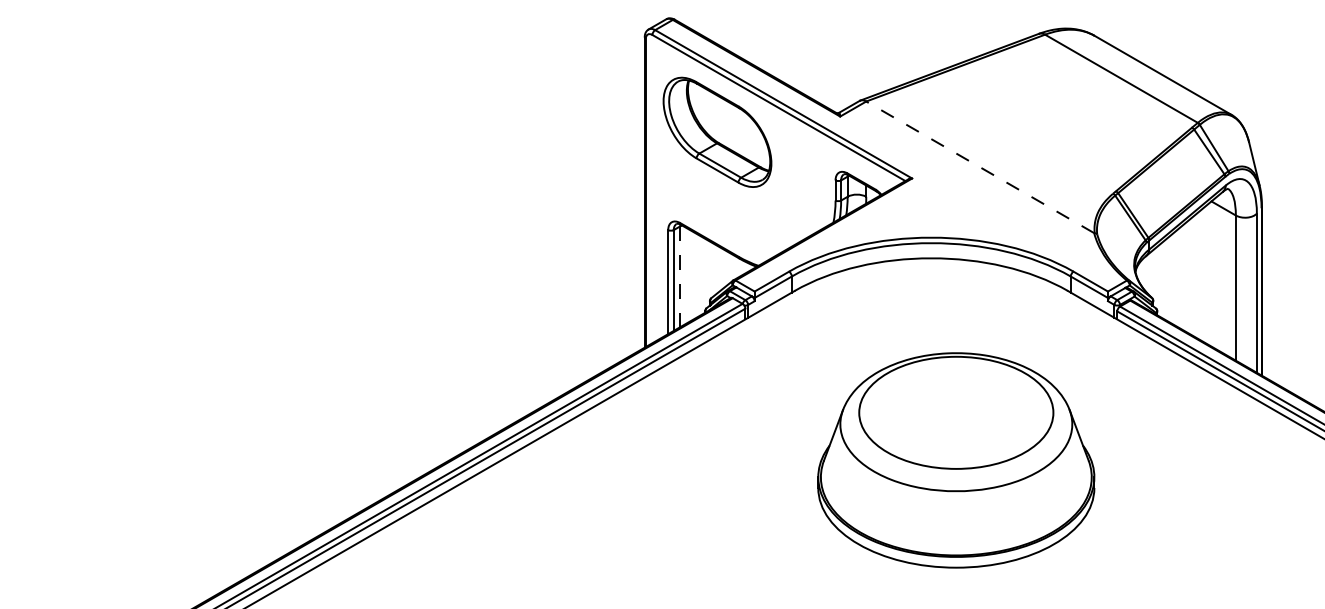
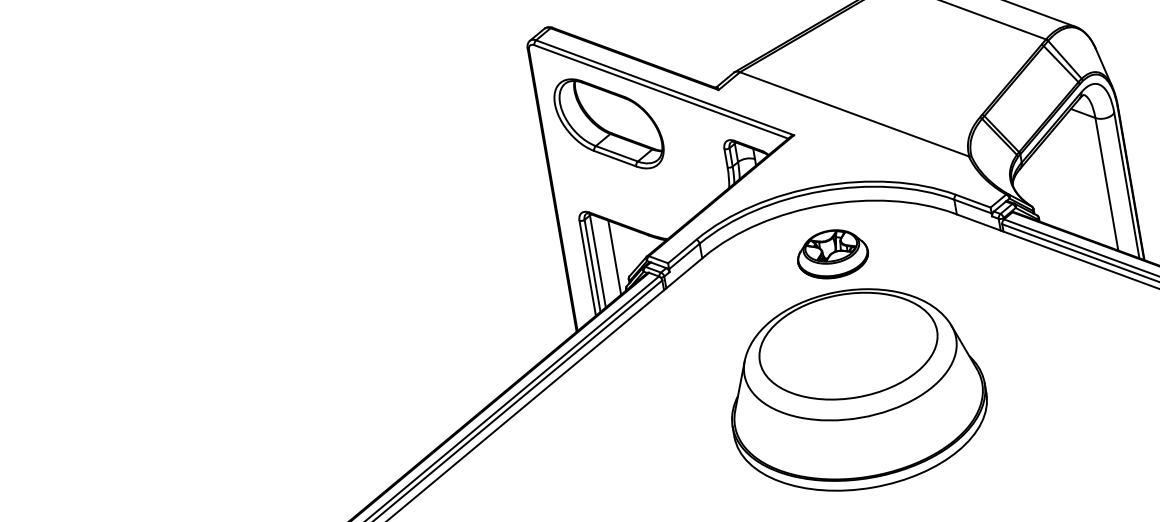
line: (980, 167) -> (854, 114), dashed -> solid
line: (698, 275) -> (614, 257), added
line: (680, 277) -> (598, 262), dashed -> solid
part: (931, 311) -> (832, 253), added
part: (956, 460) -> (856, 389), moved

